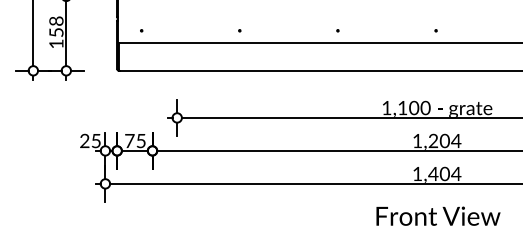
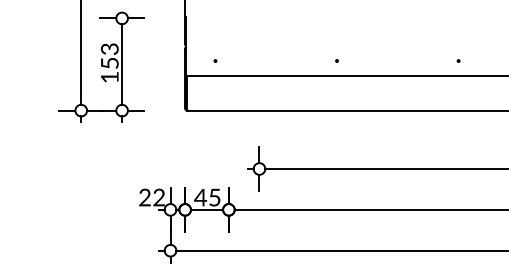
text: (56, 20) -> (109, 48), 158 -> 153
text: (95, 140) -> (158, 196), 25 -> 22
text: (129, 140) -> (200, 196), 75 -> 45

